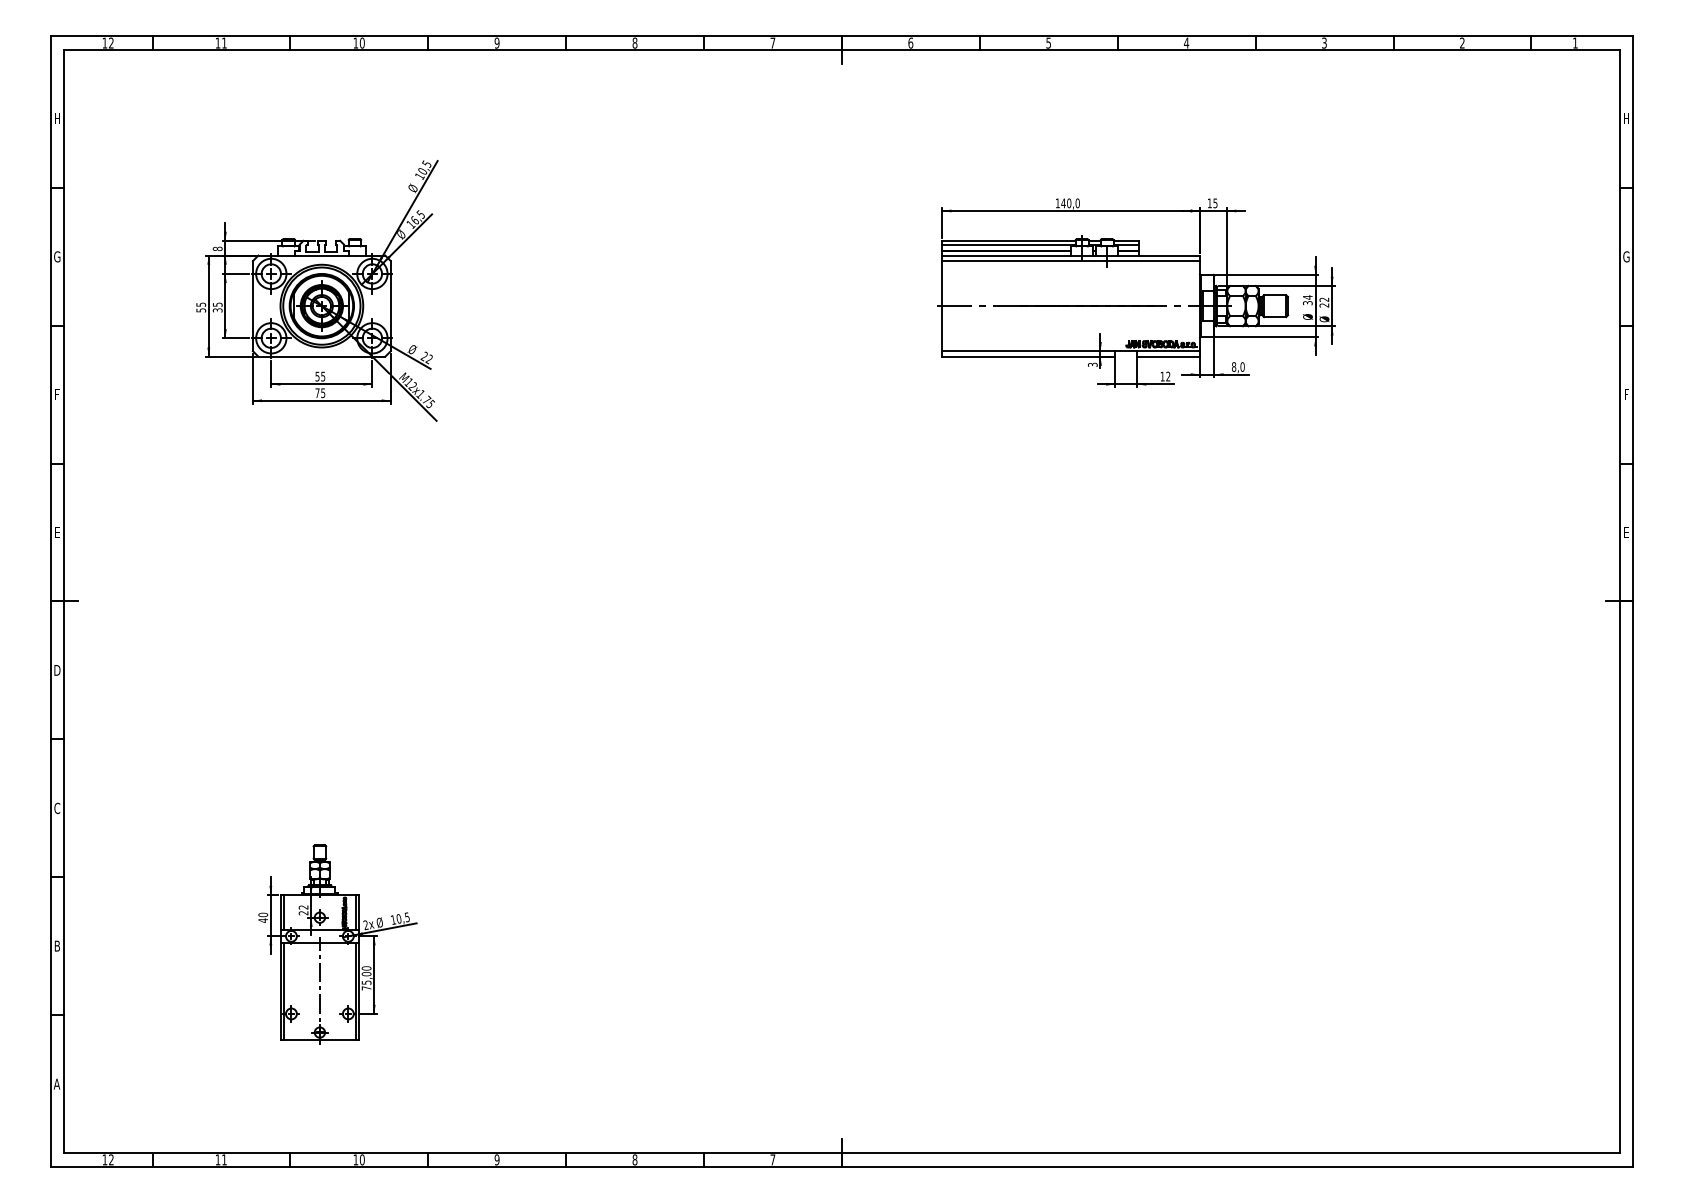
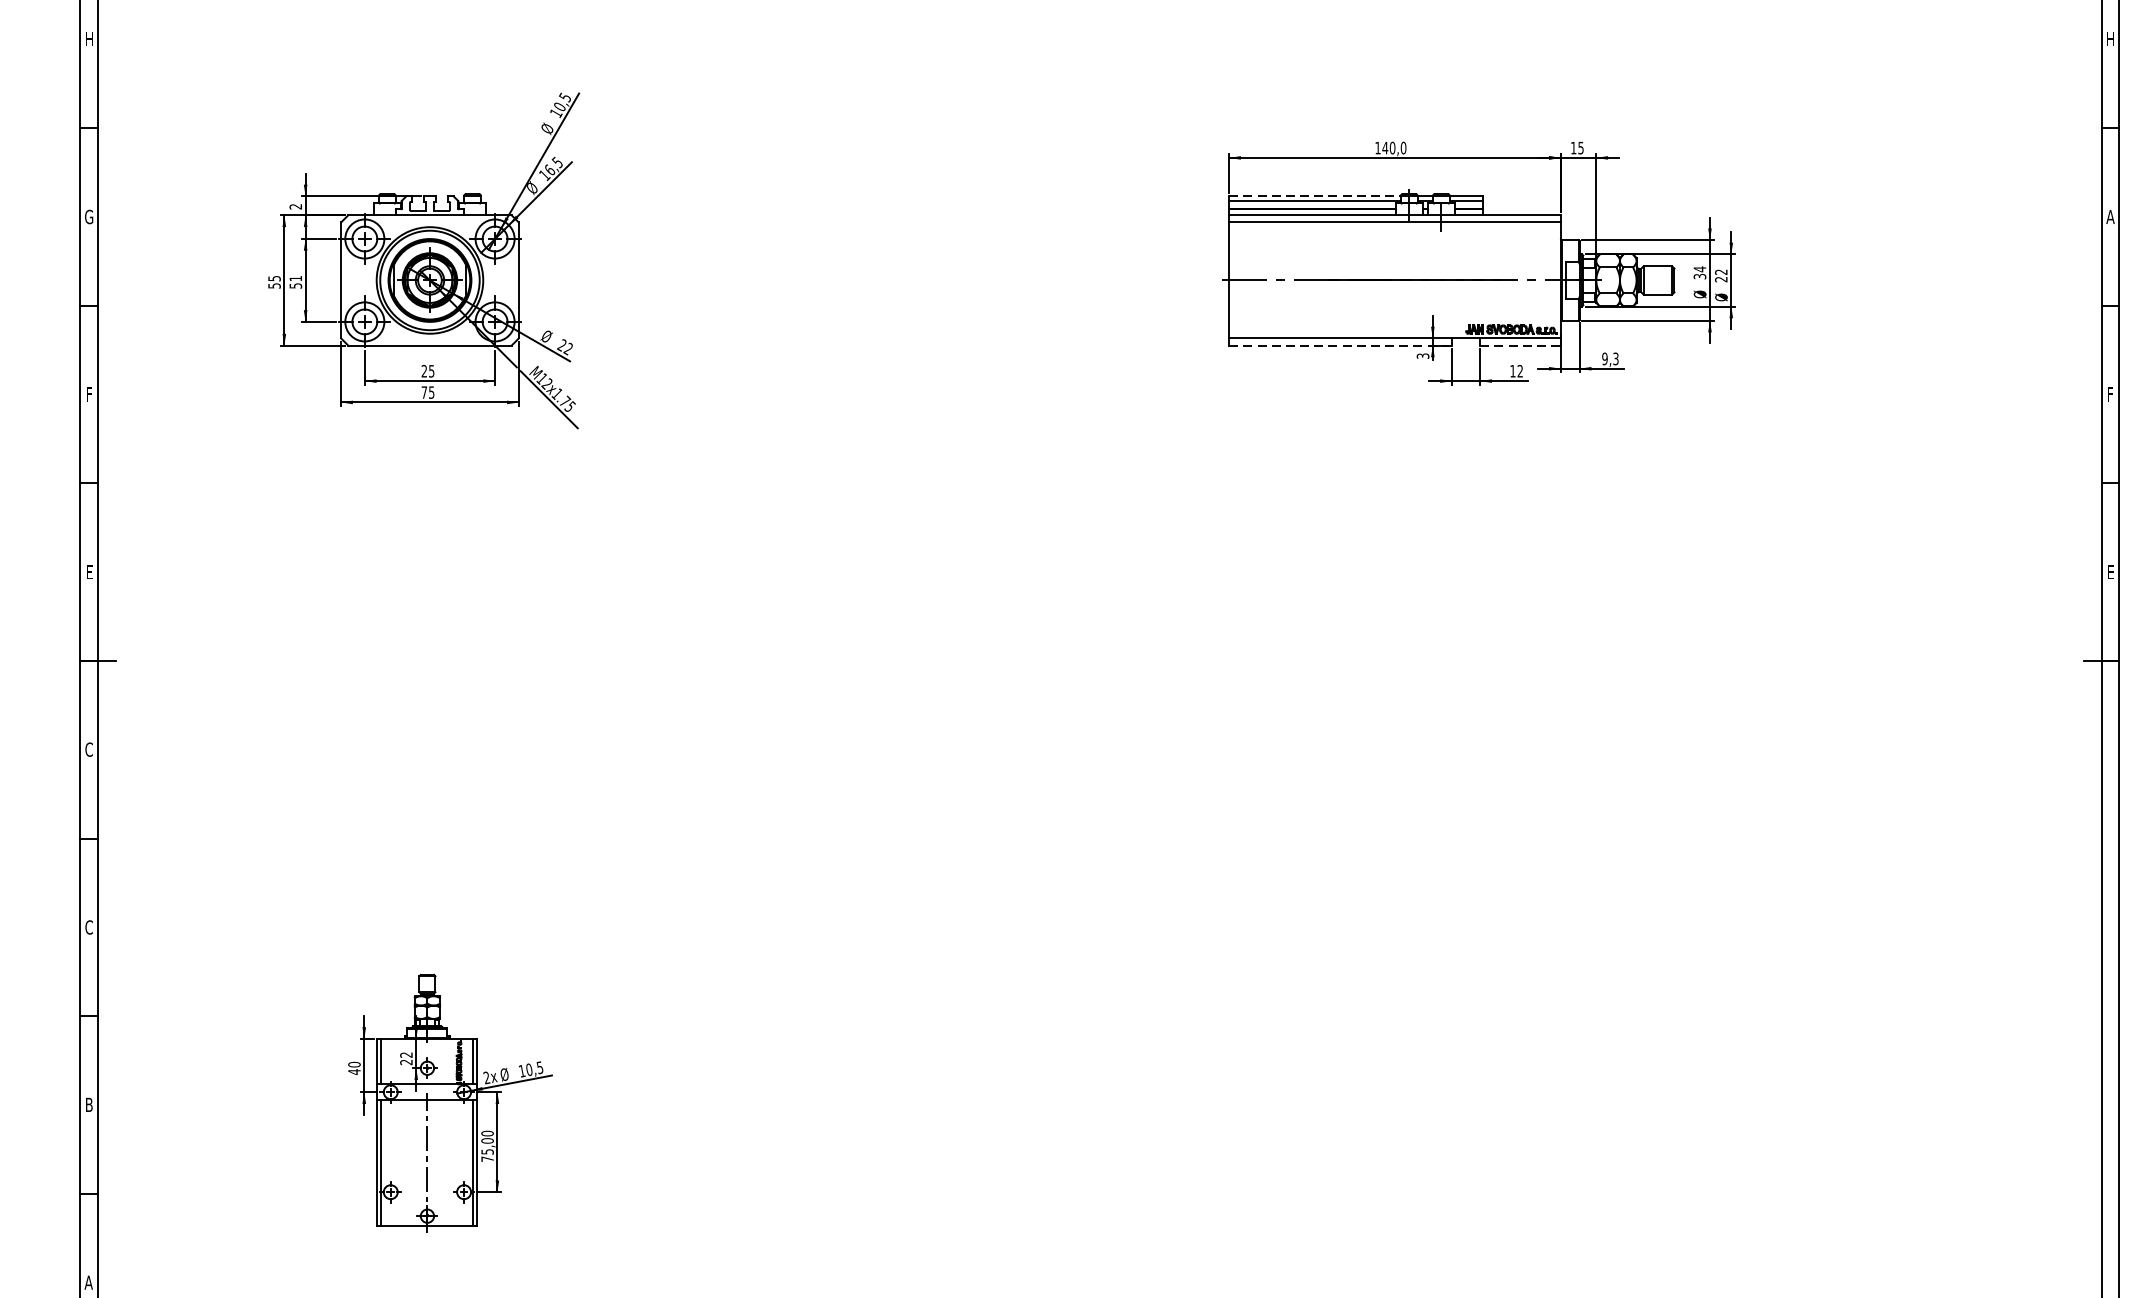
line: (1009, 240) -> (1315, 195), solid -> dashed
text: (217, 248) -> (295, 206), 8 -> 2
text: (1626, 256) -> (2110, 216), G -> A
text: (217, 307) -> (295, 282), 35 -> 51
line: (1029, 356) -> (1341, 345), solid -> dashed
line: (1169, 356) -> (1521, 345), solid -> dashed
text: (1237, 366) -> (1609, 358), 8,0 -> 9,3
text: (317, 376) -> (424, 371), 55 -> 25
text: (57, 669) -> (89, 748), D -> C

